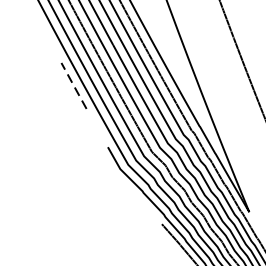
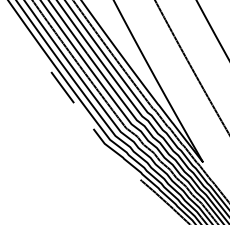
line: (73, 85) -> (62, 87), dashed -> solid

